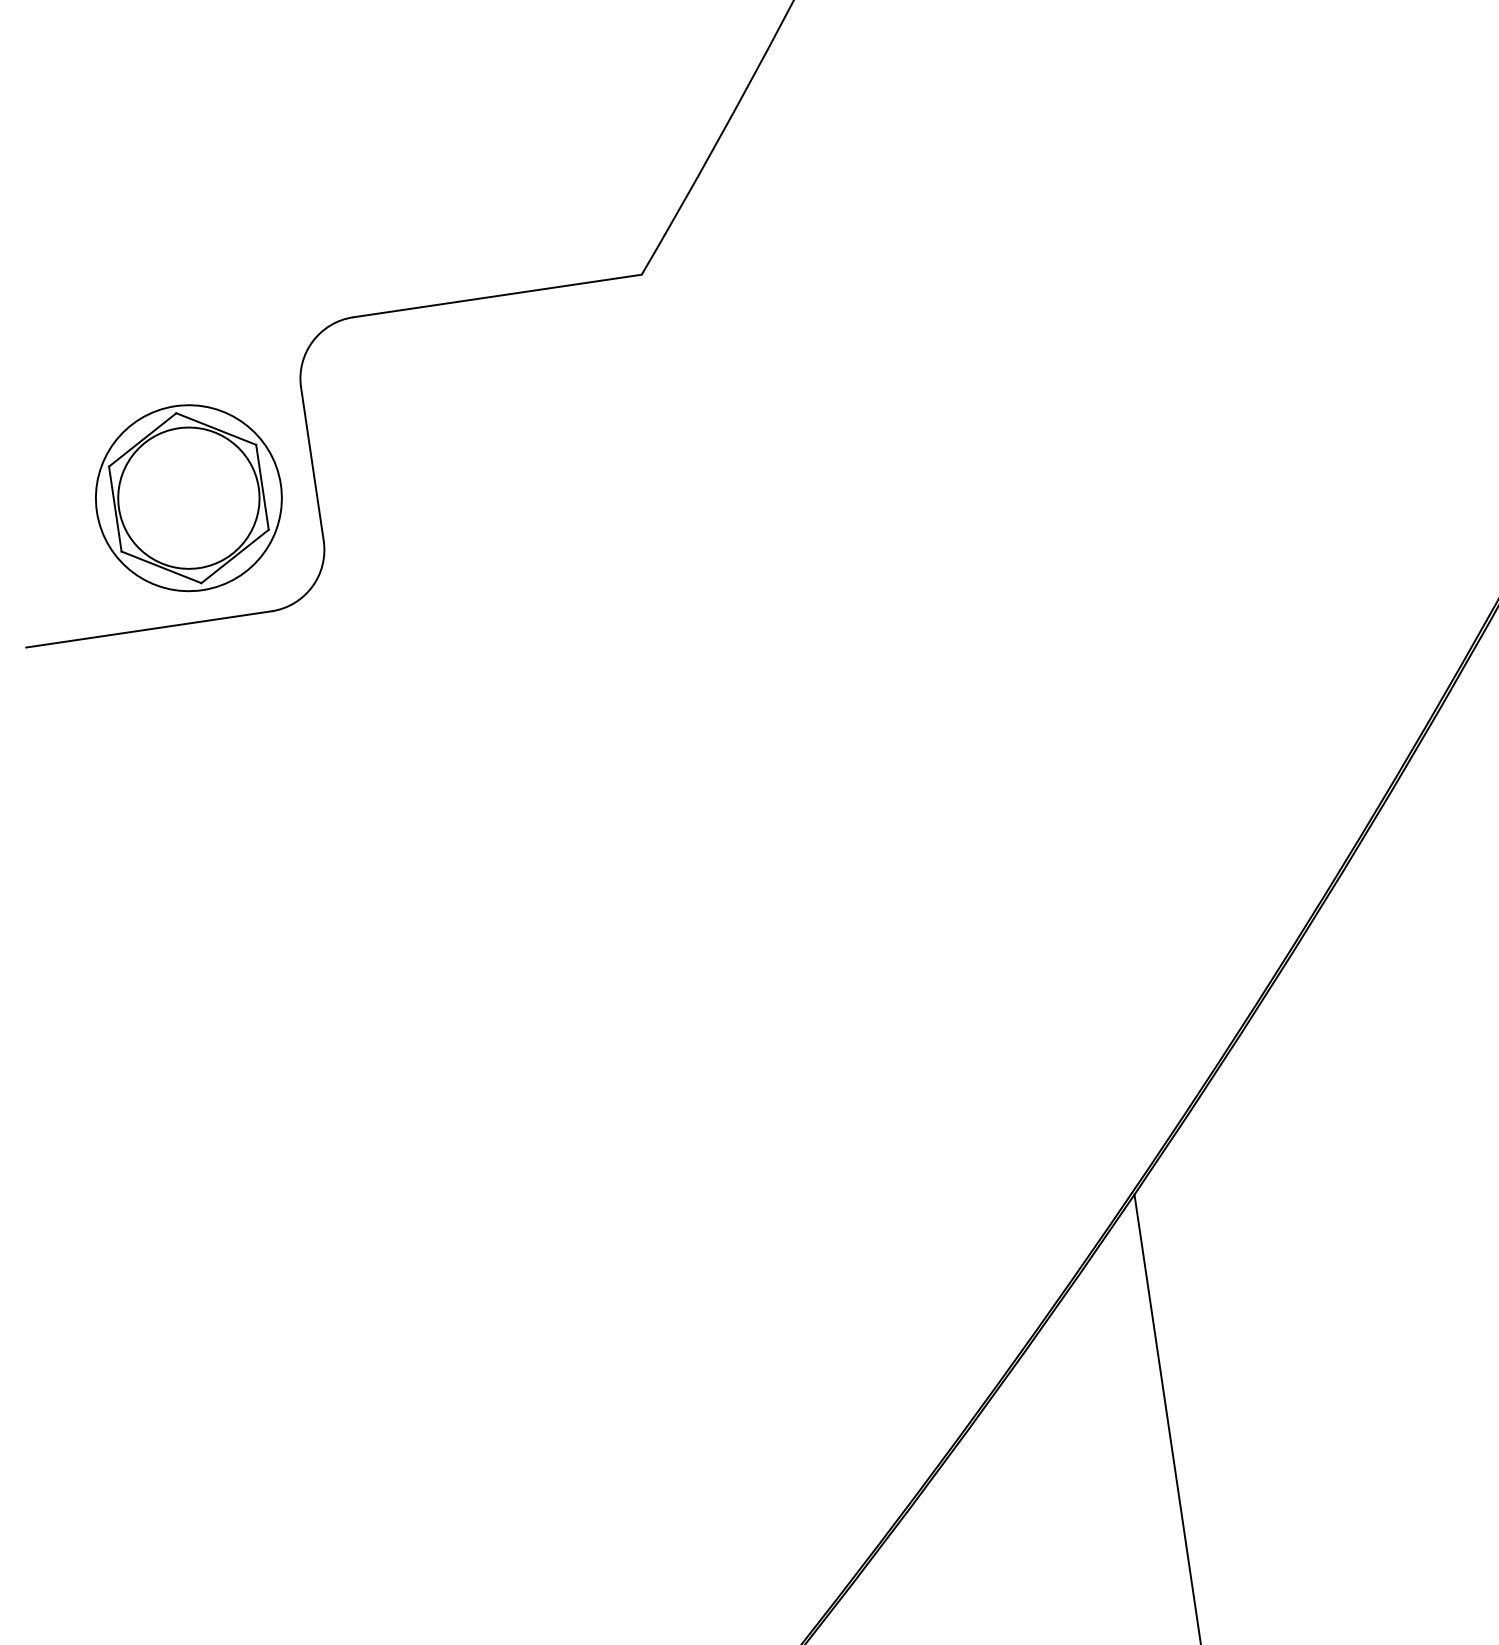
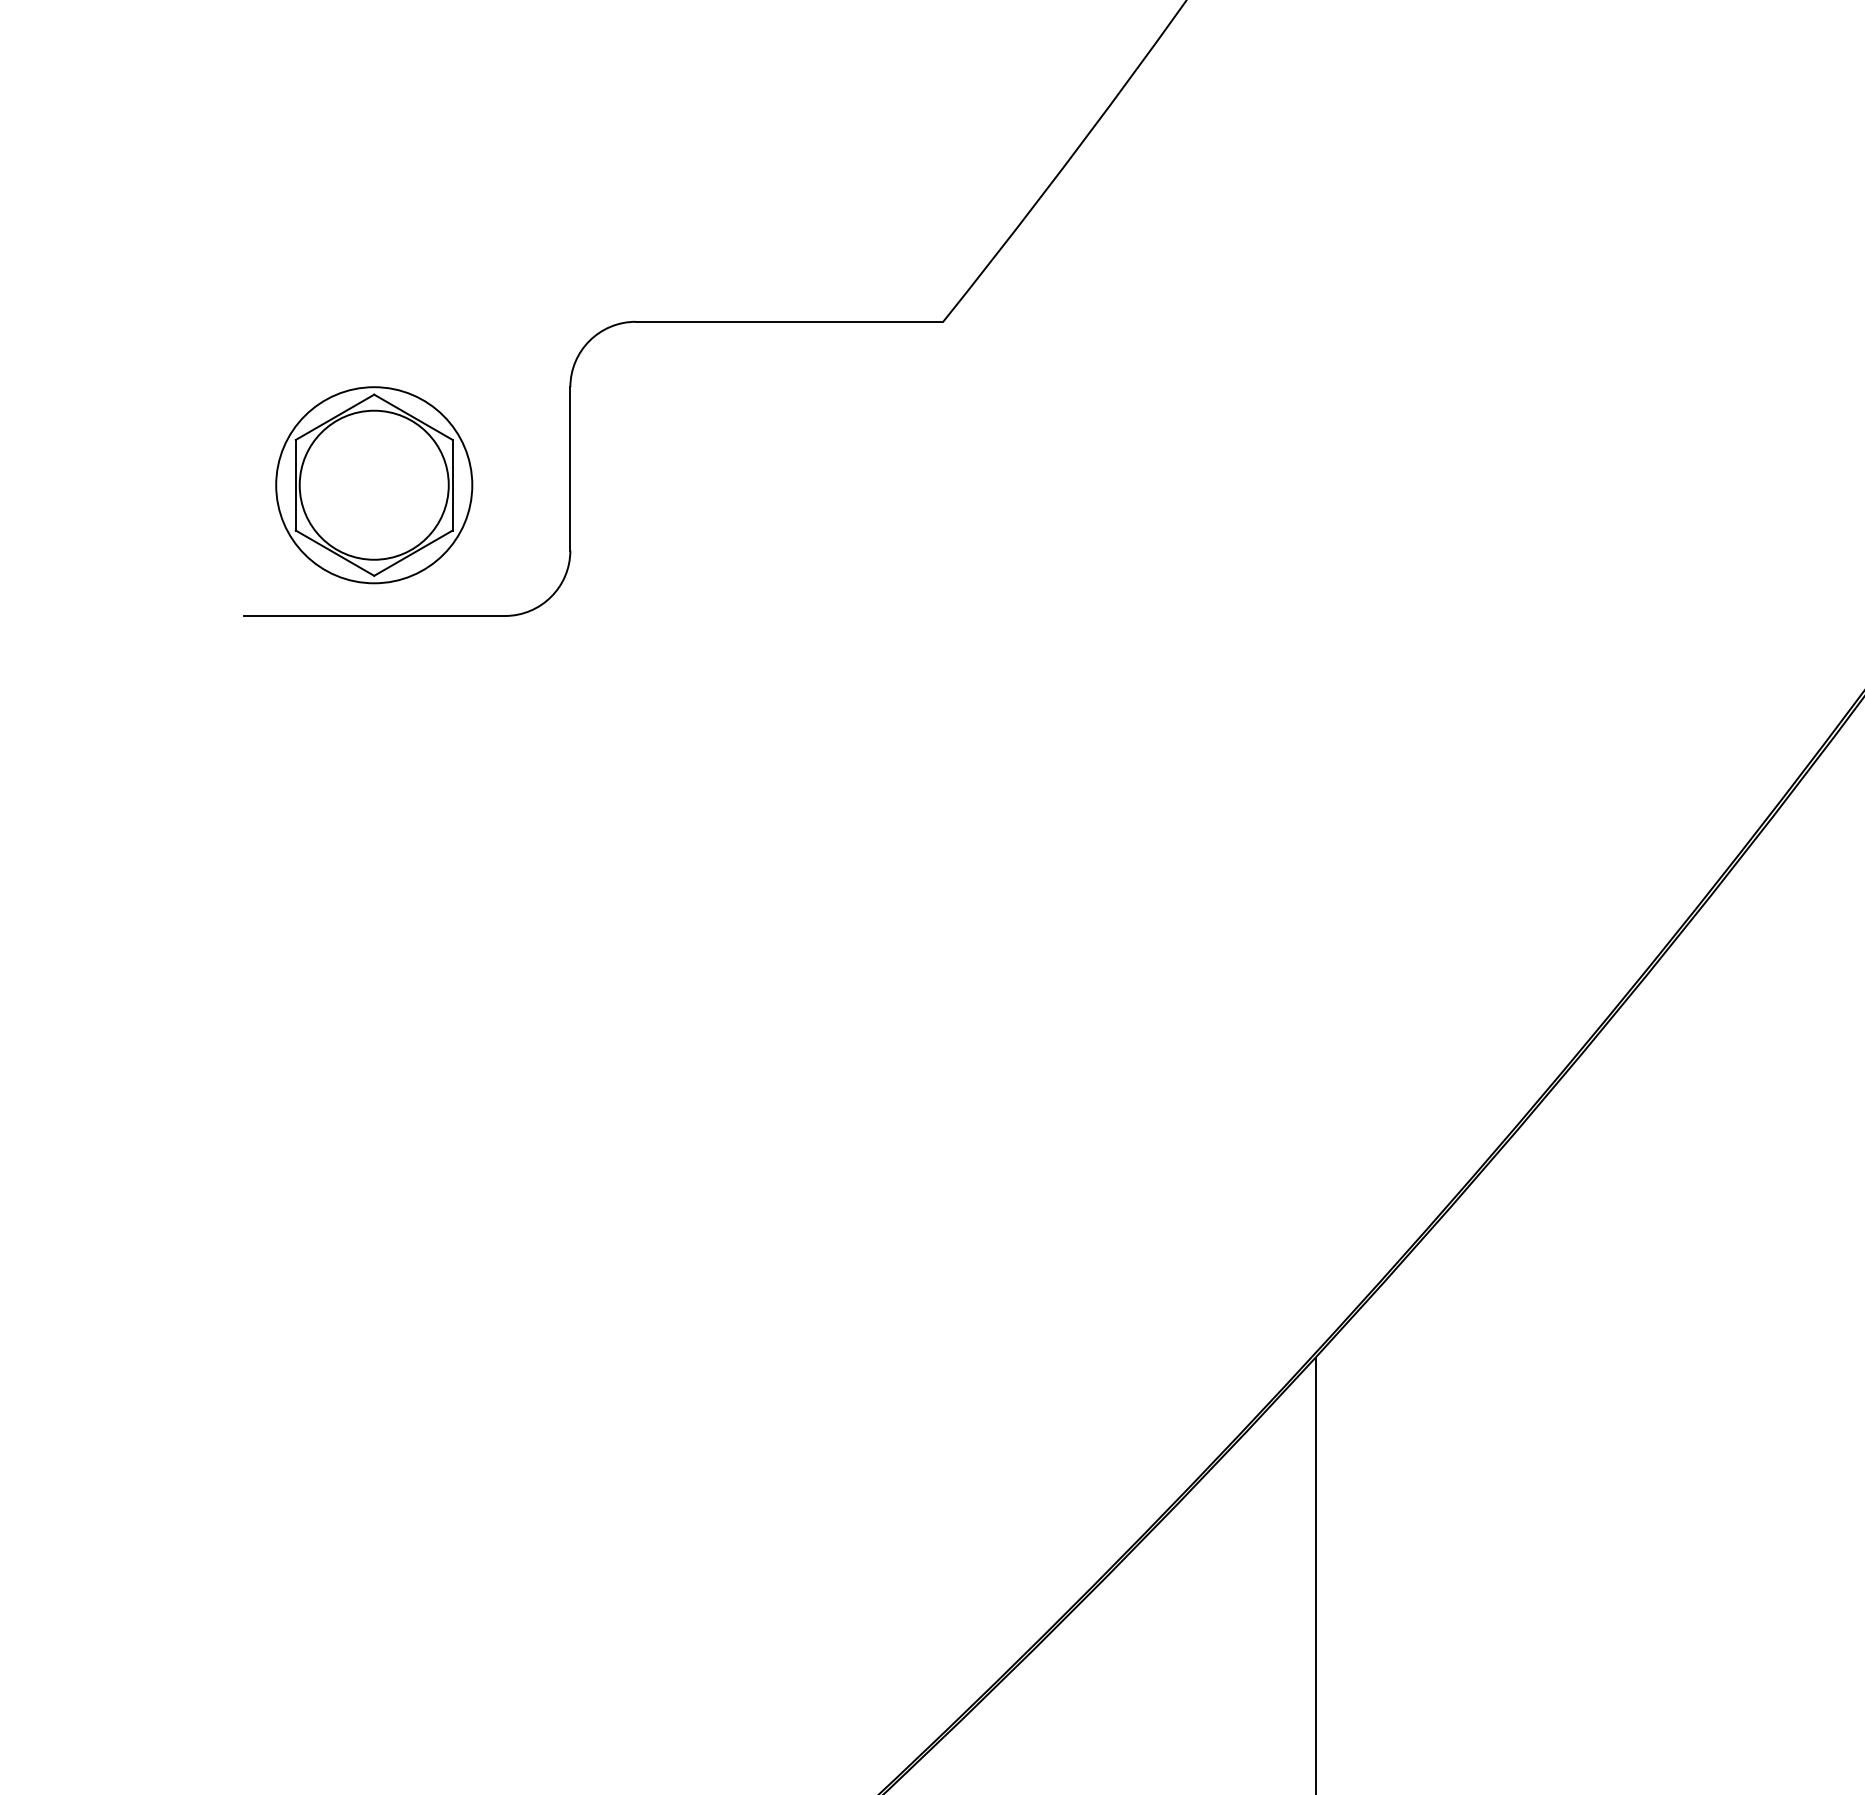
part: (189, 498) -> (374, 485), moved

